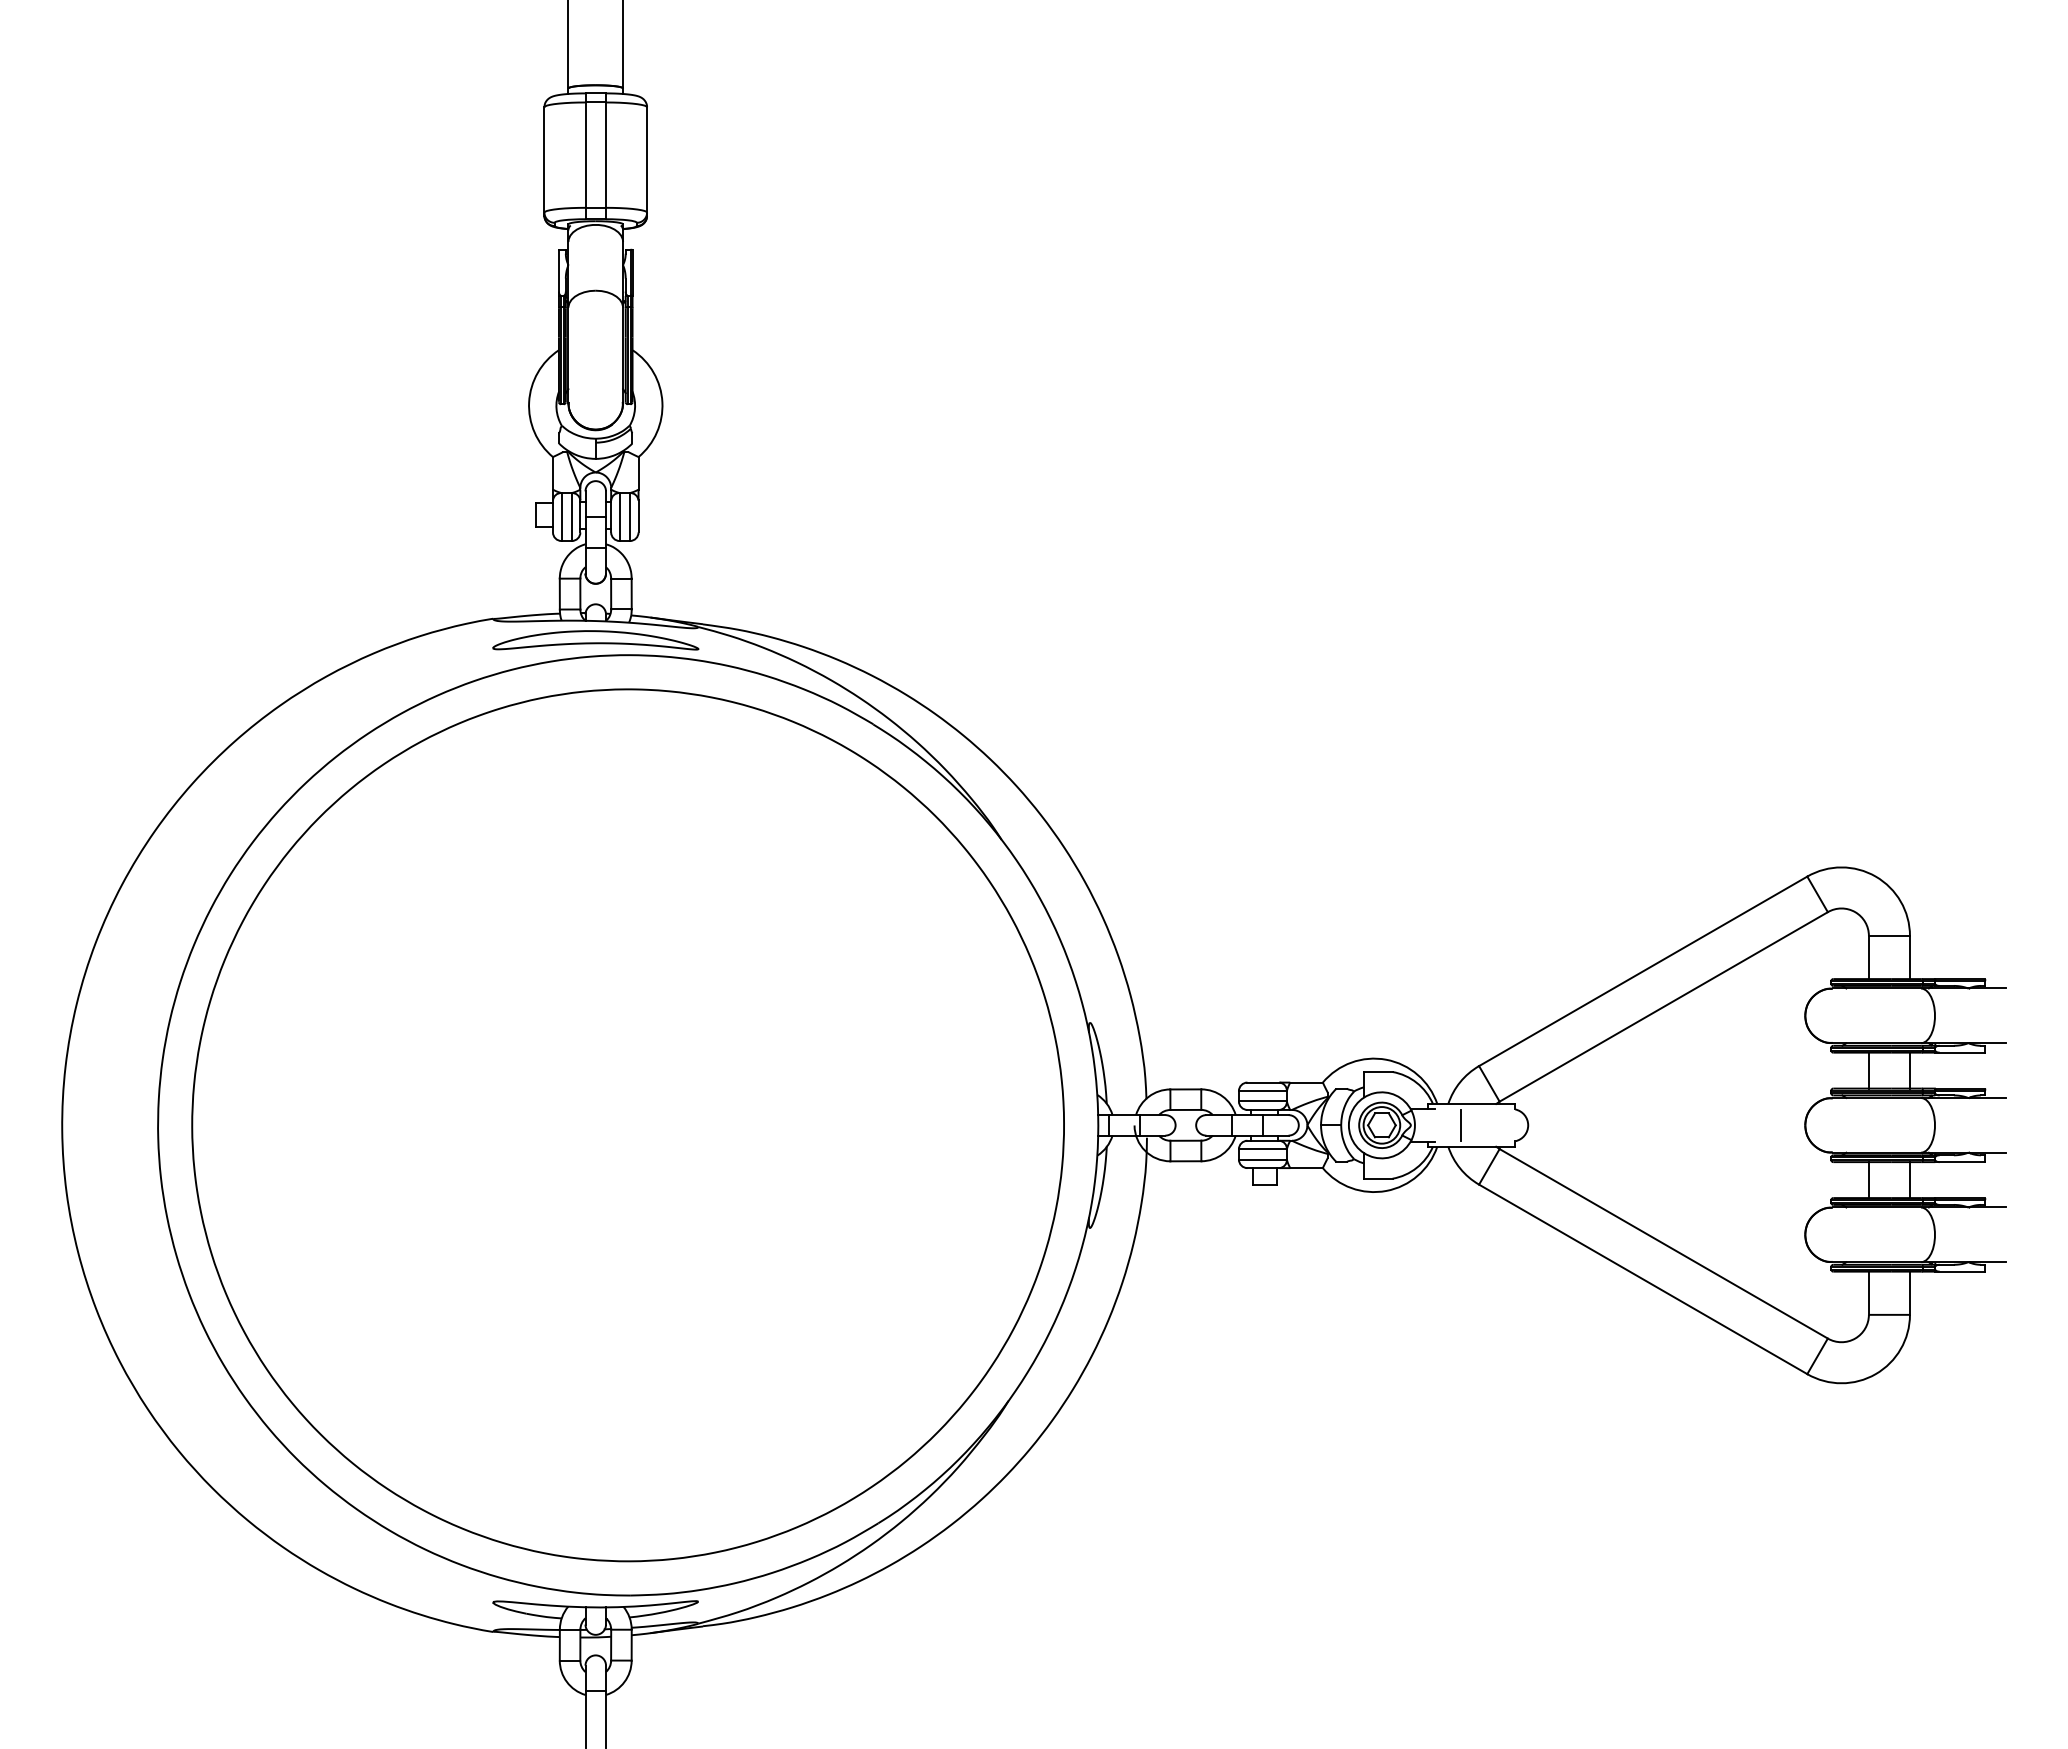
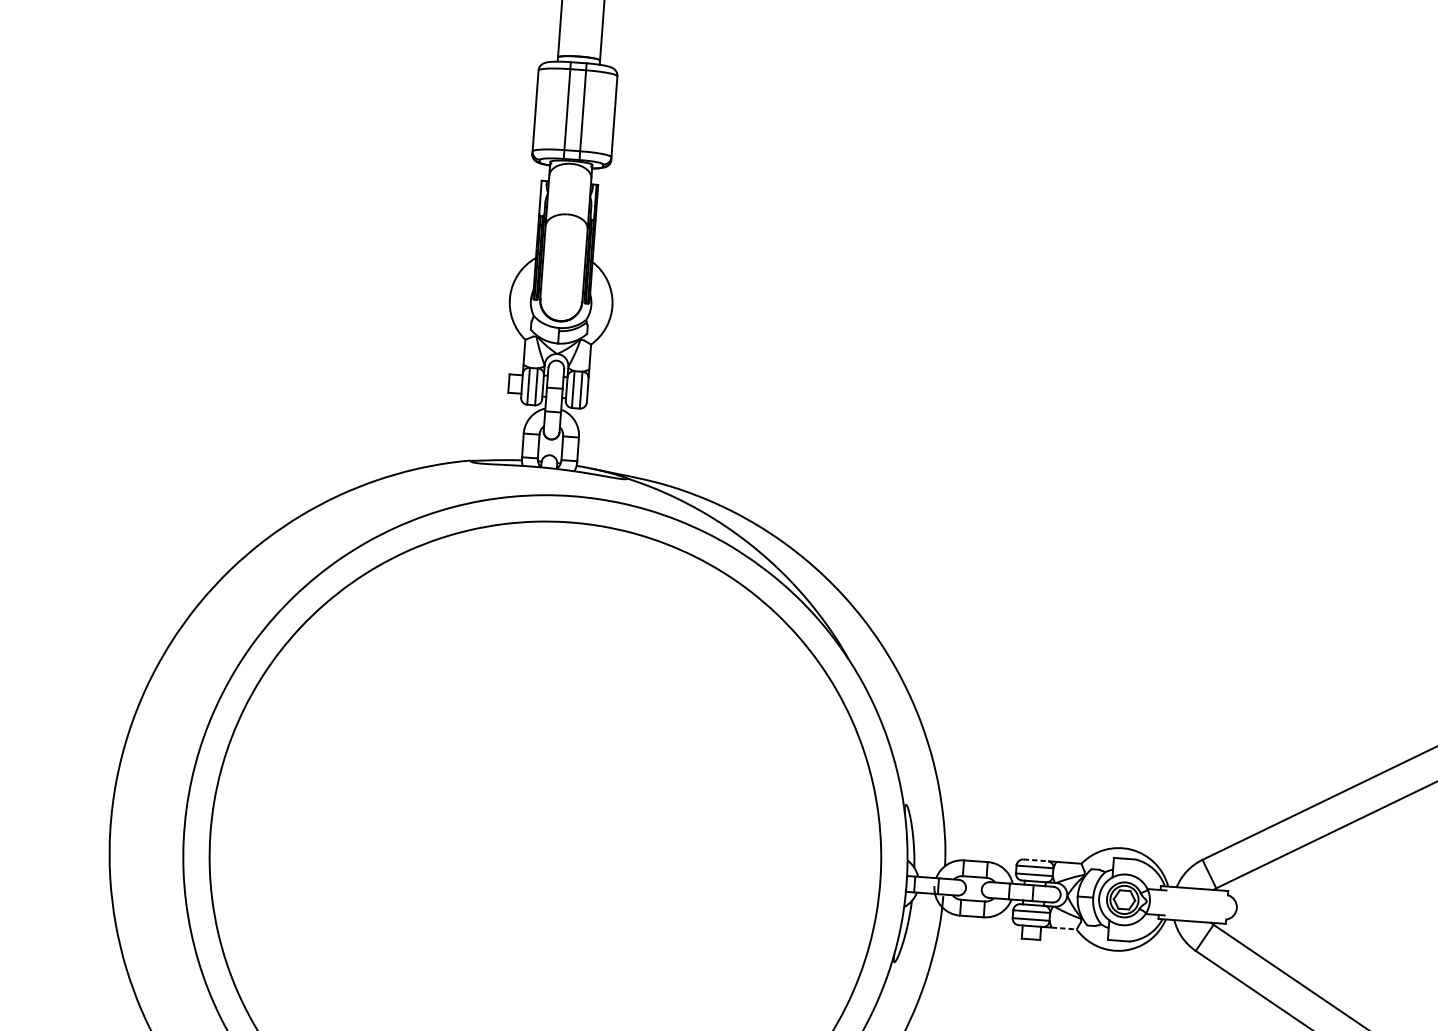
part: (595, 640) -> (547, 483), removed
line: (1264, 1082) -> (1036, 860), solid -> dashed
line: (1460, 1124) -> (1184, 903), removed
line: (1307, 1168) -> (1064, 928), solid -> dashed

